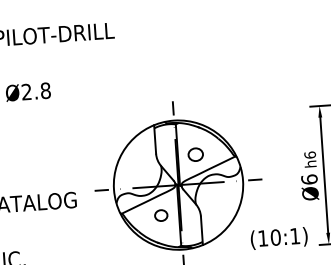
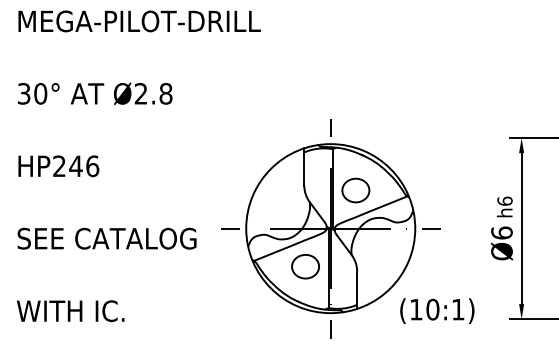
part: (195, 154) -> (355, 190), size x1.43
part: (161, 215) -> (305, 266), size x1.67
text: (279, 237) -> (437, 310), moved

